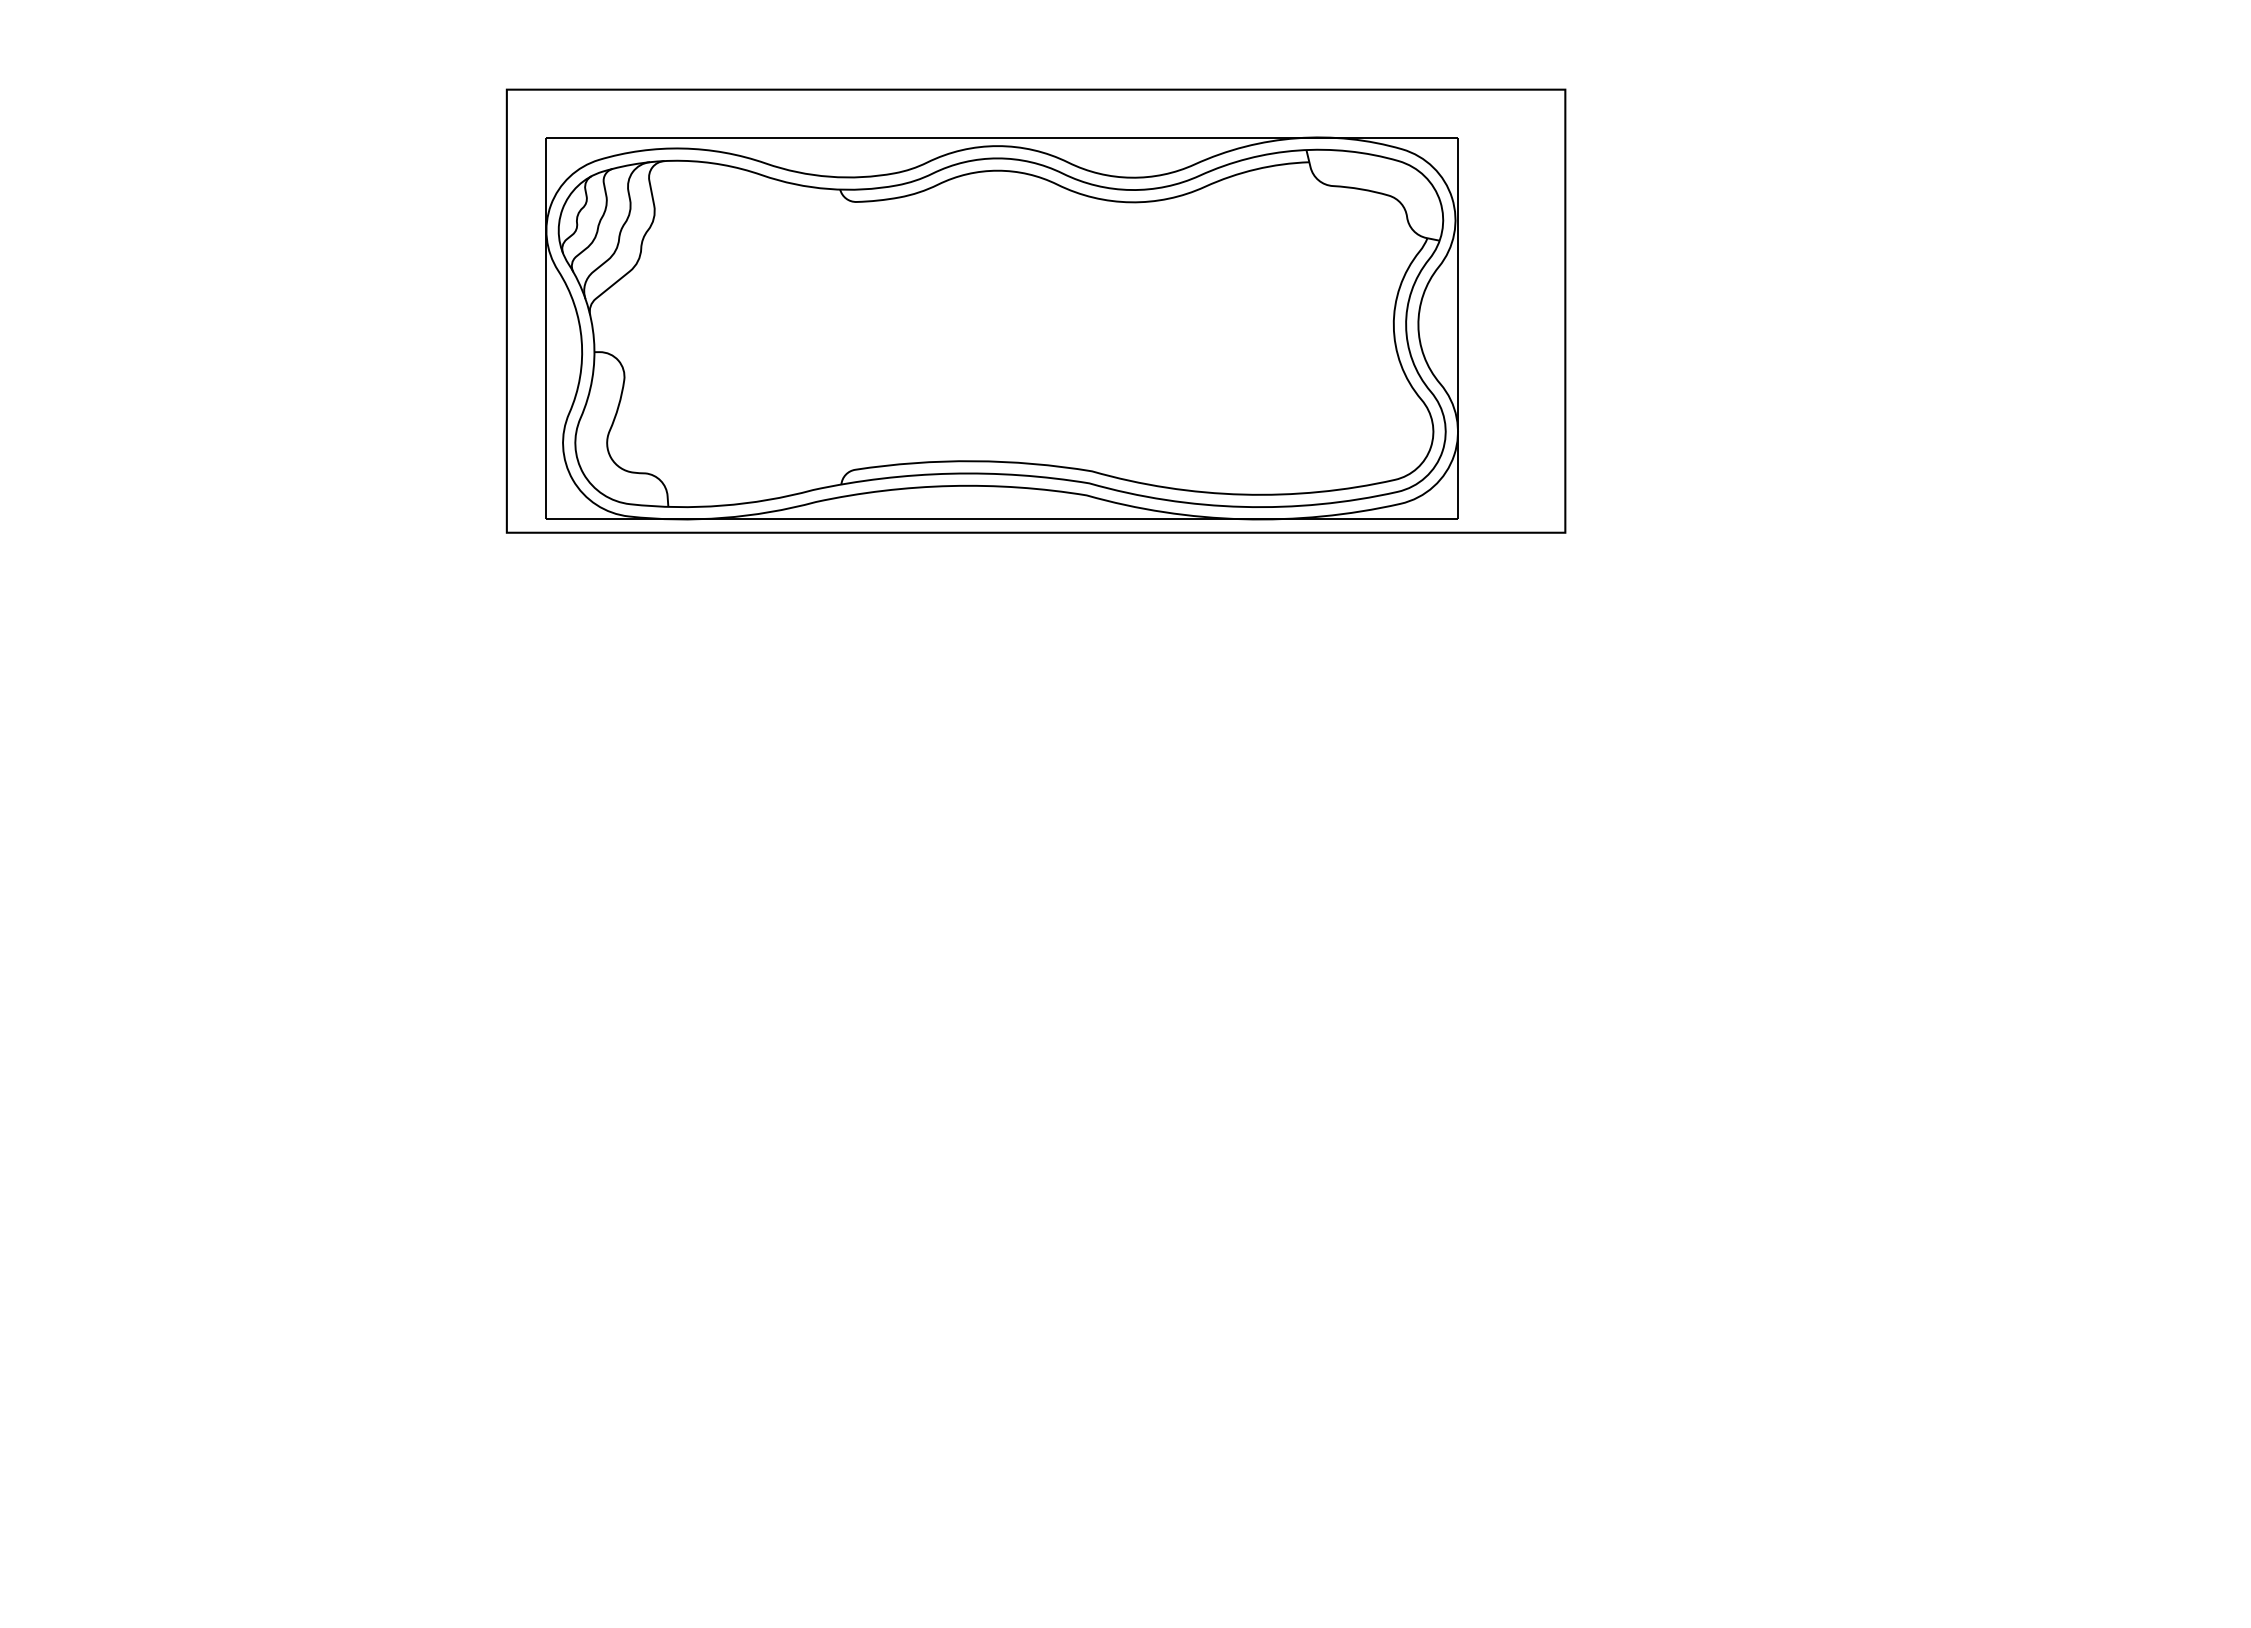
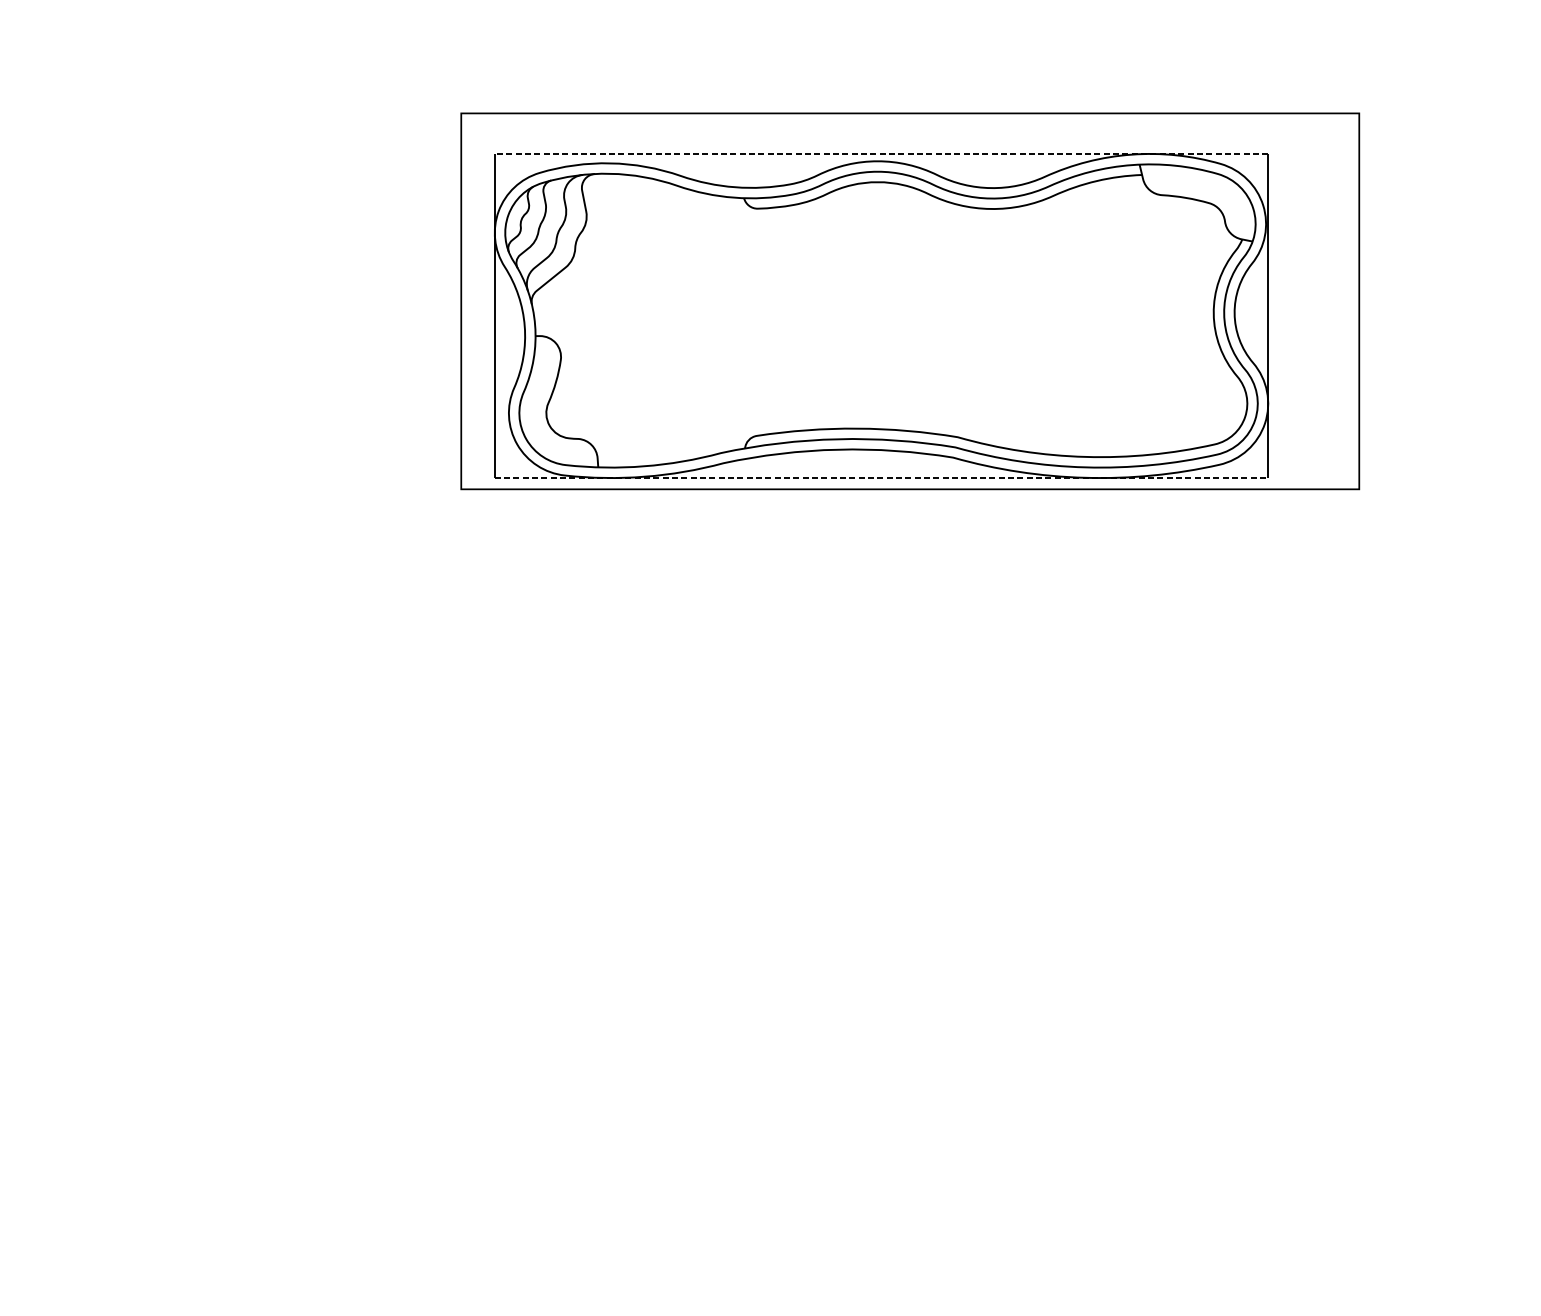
line: (1002, 137) -> (881, 153), solid -> dashed
line: (1002, 519) -> (881, 478), solid -> dashed

